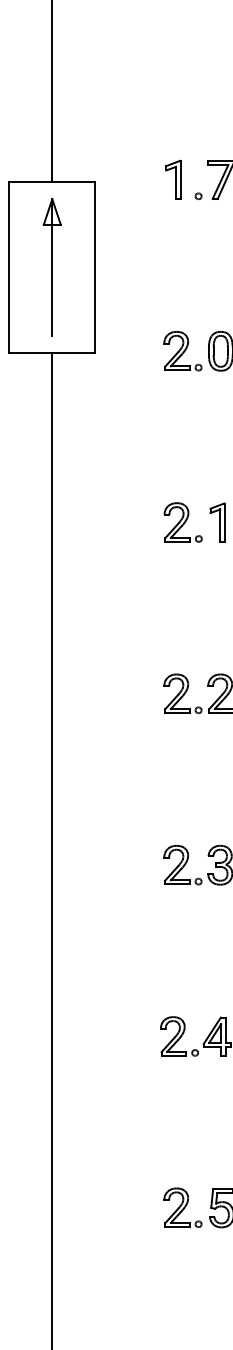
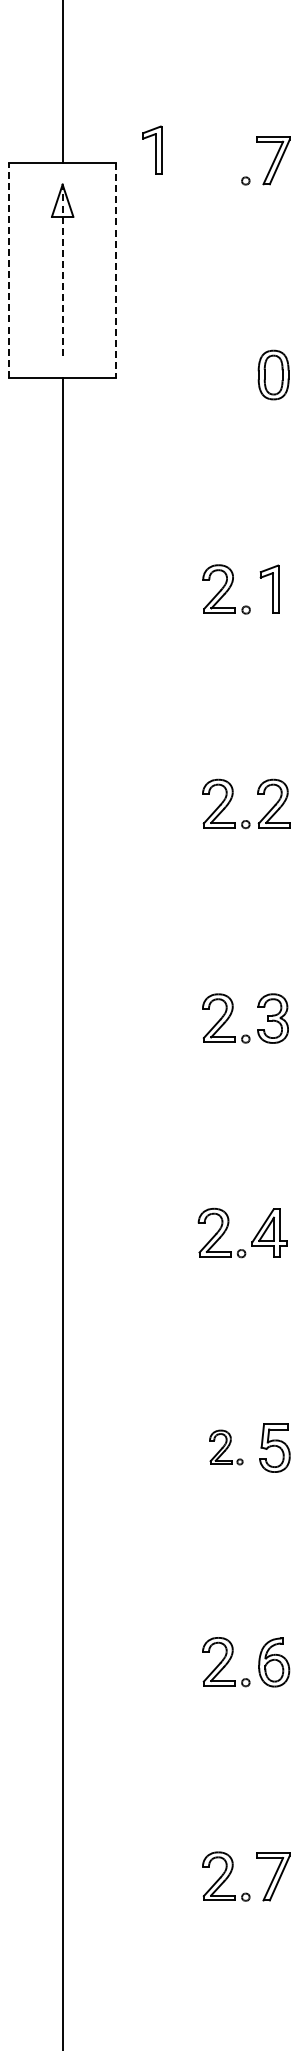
part: (173, 179) -> (152, 149), moved
line: (9, 267) -> (9, 269), solid -> dashed
line: (52, 267) -> (62, 270), solid -> dashed
line: (95, 267) -> (116, 270), solid -> dashed
part: (183, 350) -> (226, 374), removed
part: (183, 1207) -> (226, 1447), size x0.7

